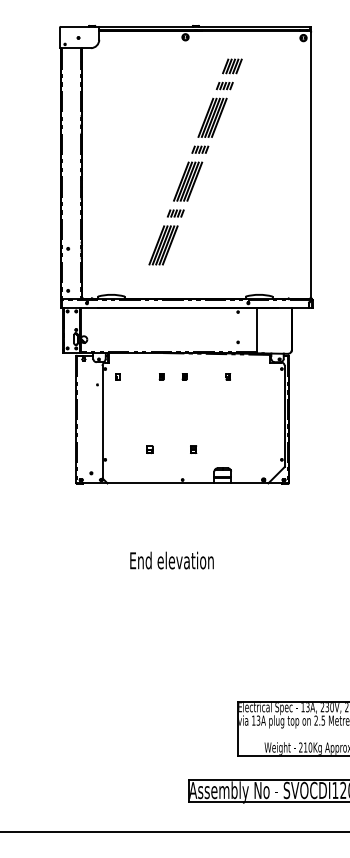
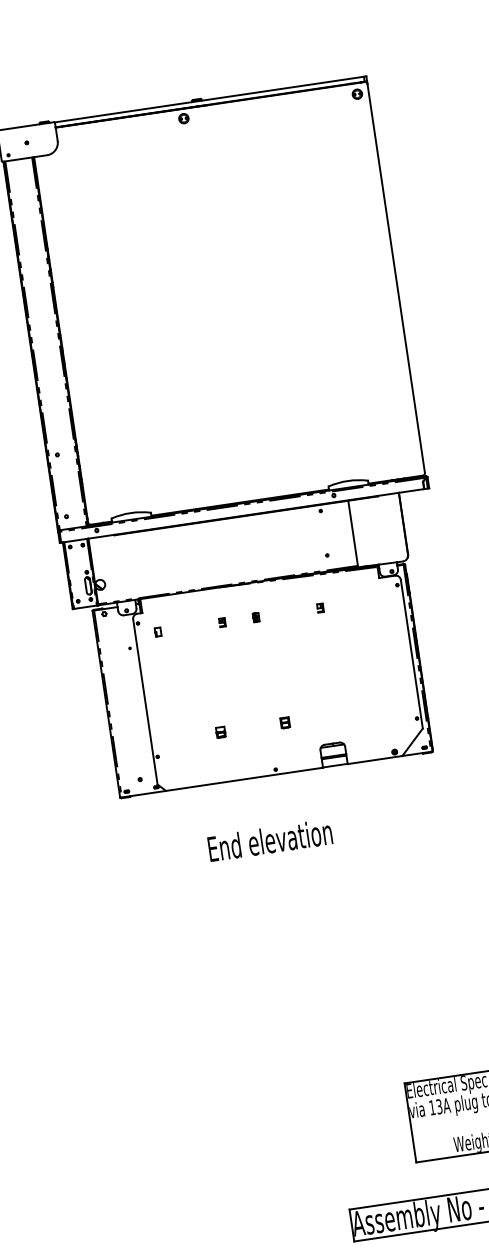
part: (195, 161) -> (225, 298), removed
text: (171, 560) -> (269, 840), moved

